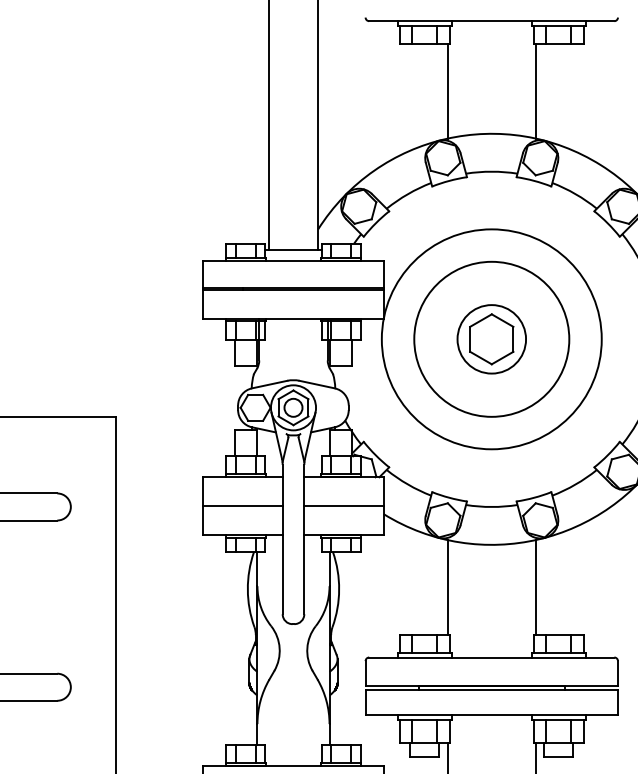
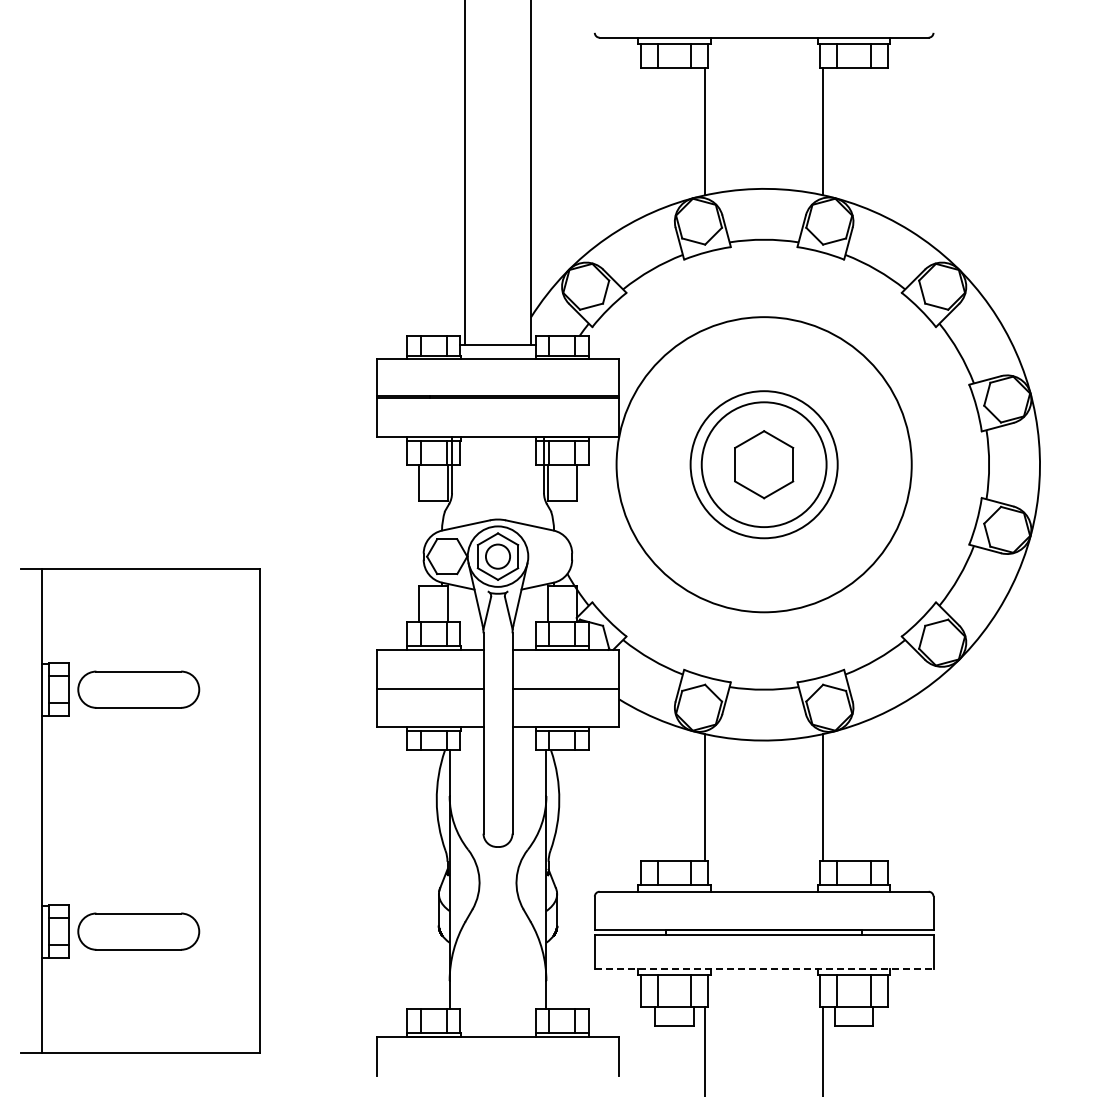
circle: (492, 339) -> (764, 464), size x0.6
circle: (492, 339) -> (764, 464), size x1.6
line: (492, 715) -> (764, 969), solid -> dashed

